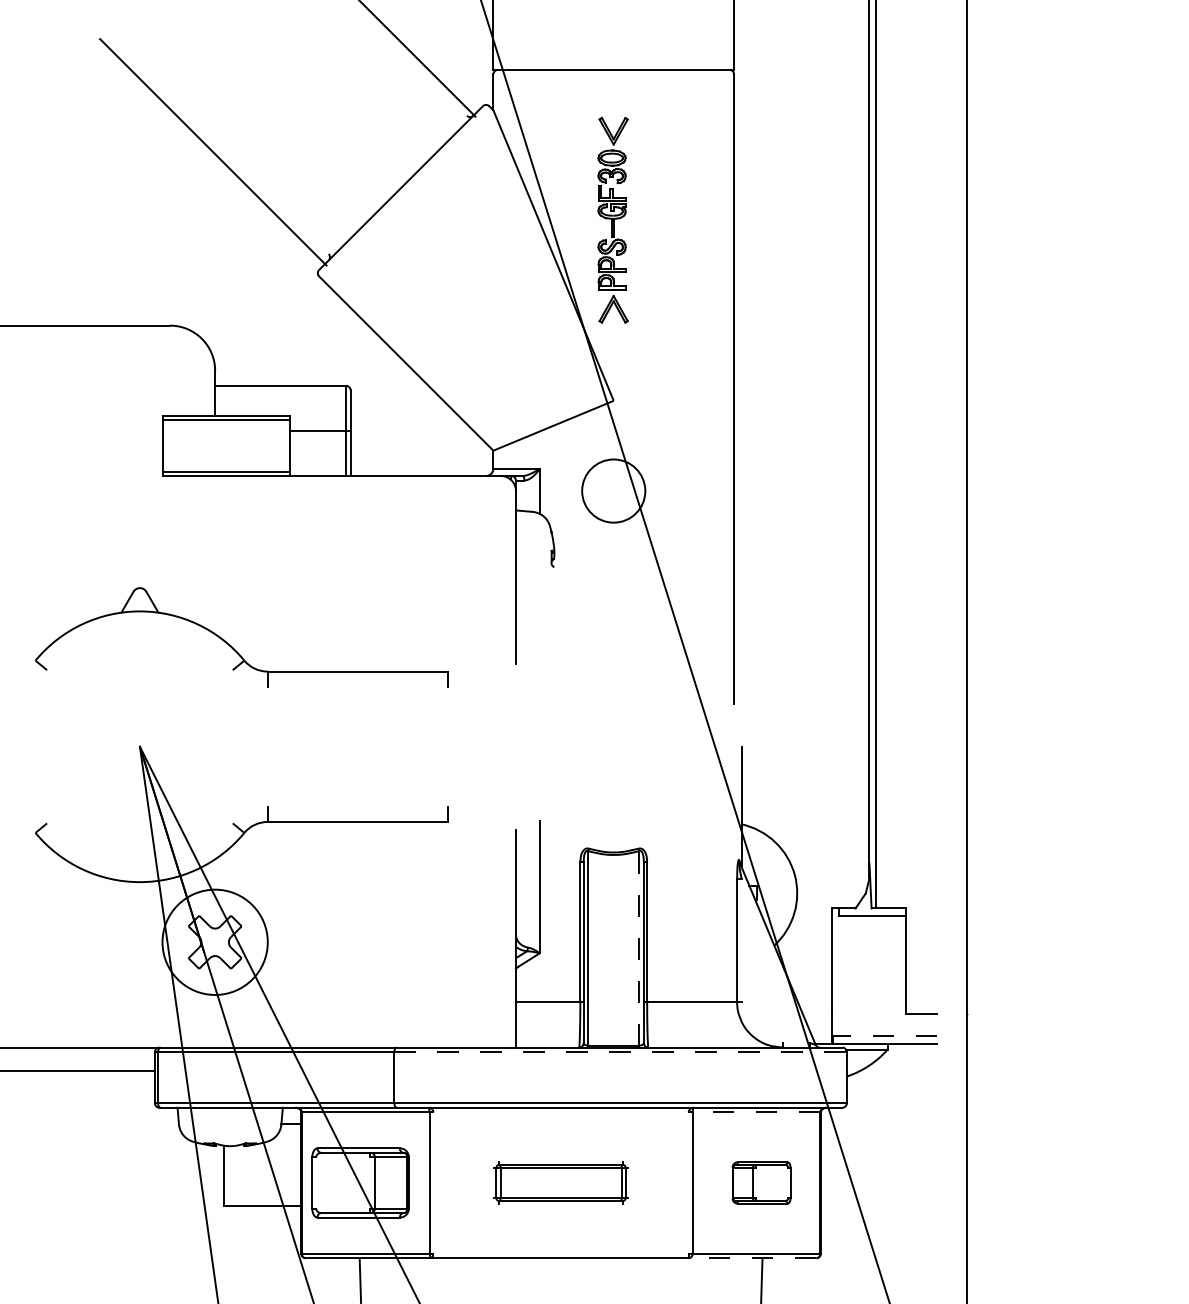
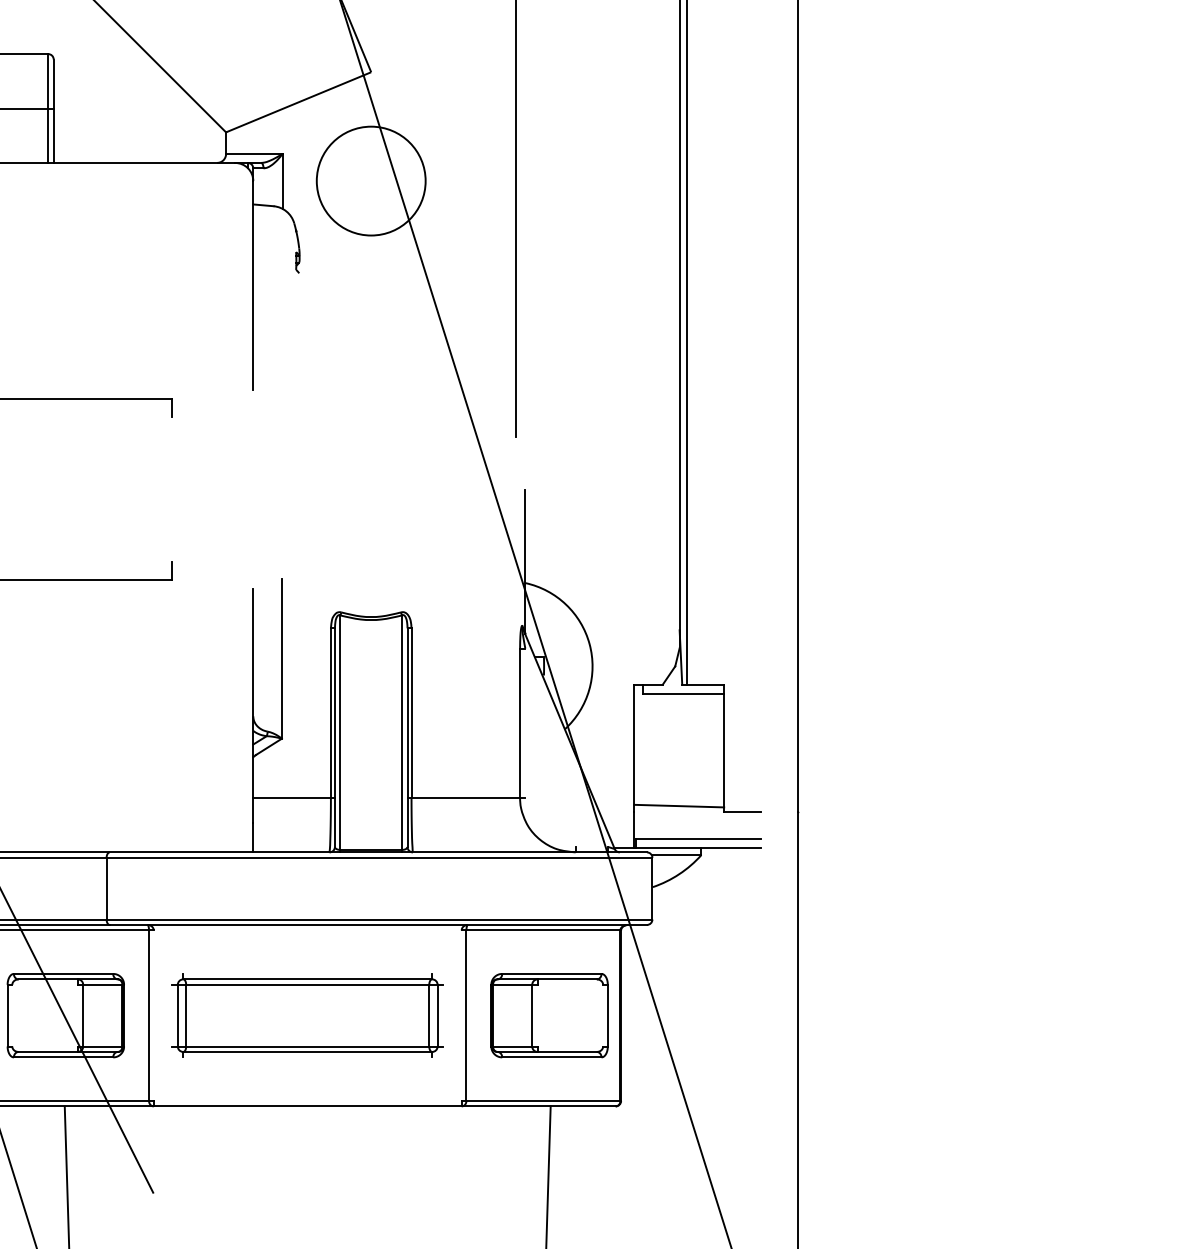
circle: (613, 490) -> (370, 180), size x1.43
line: (639, 947) -> (402, 731), dashed -> solid
line: (868, 1009) -> (678, 806), added
line: (885, 1036) -> (699, 838), dashed -> solid
line: (621, 1052) -> (380, 858), dashed -> solid
line: (756, 1112) -> (543, 930), dashed -> solid
part: (560, 1182) -> (306, 1015), size x1.67
part: (761, 1182) -> (549, 1015), size x1.67
line: (752, 1258) -> (538, 1106), dashed -> solid

